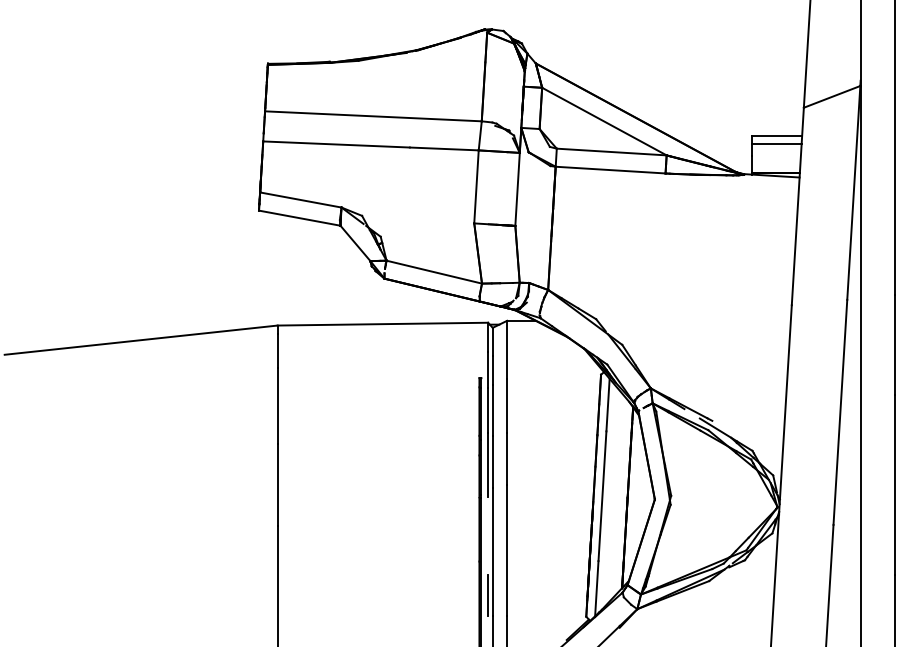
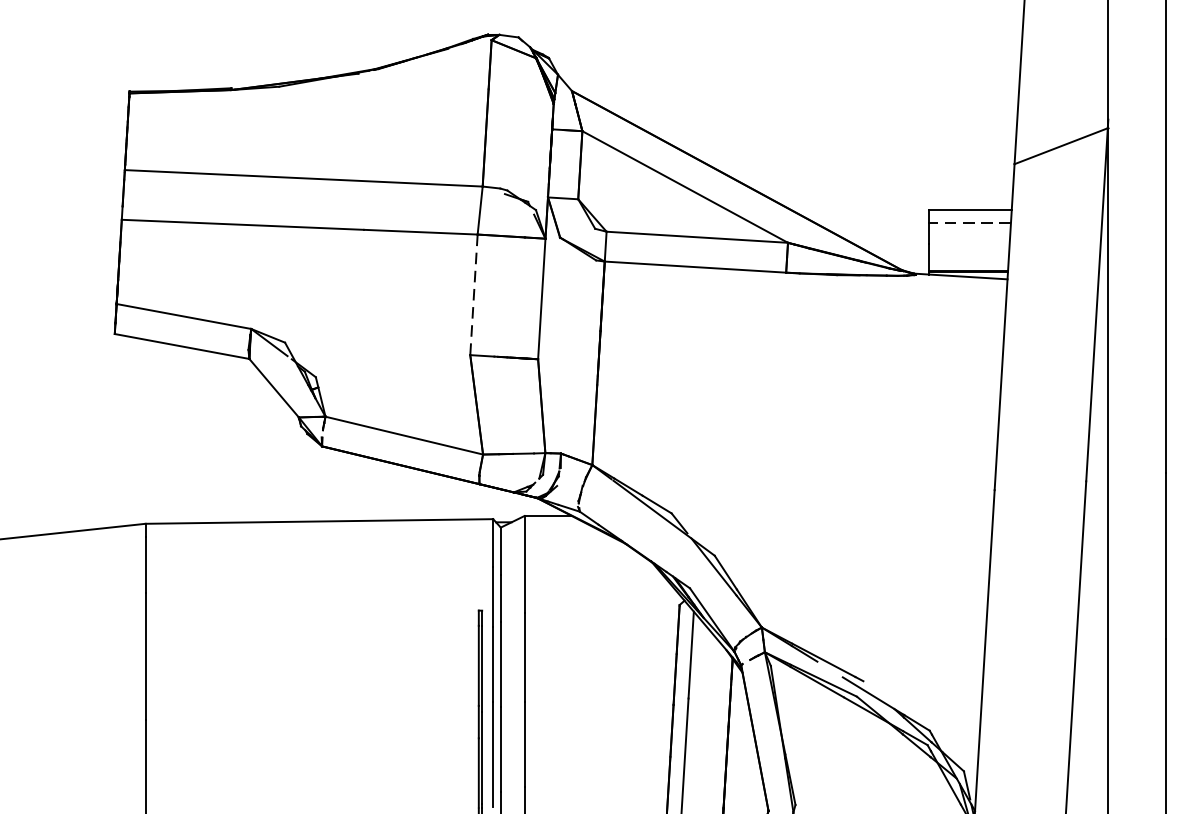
line: (776, 143) -> (969, 223), solid -> dashed
line: (476, 186) -> (473, 294), solid -> dashed

